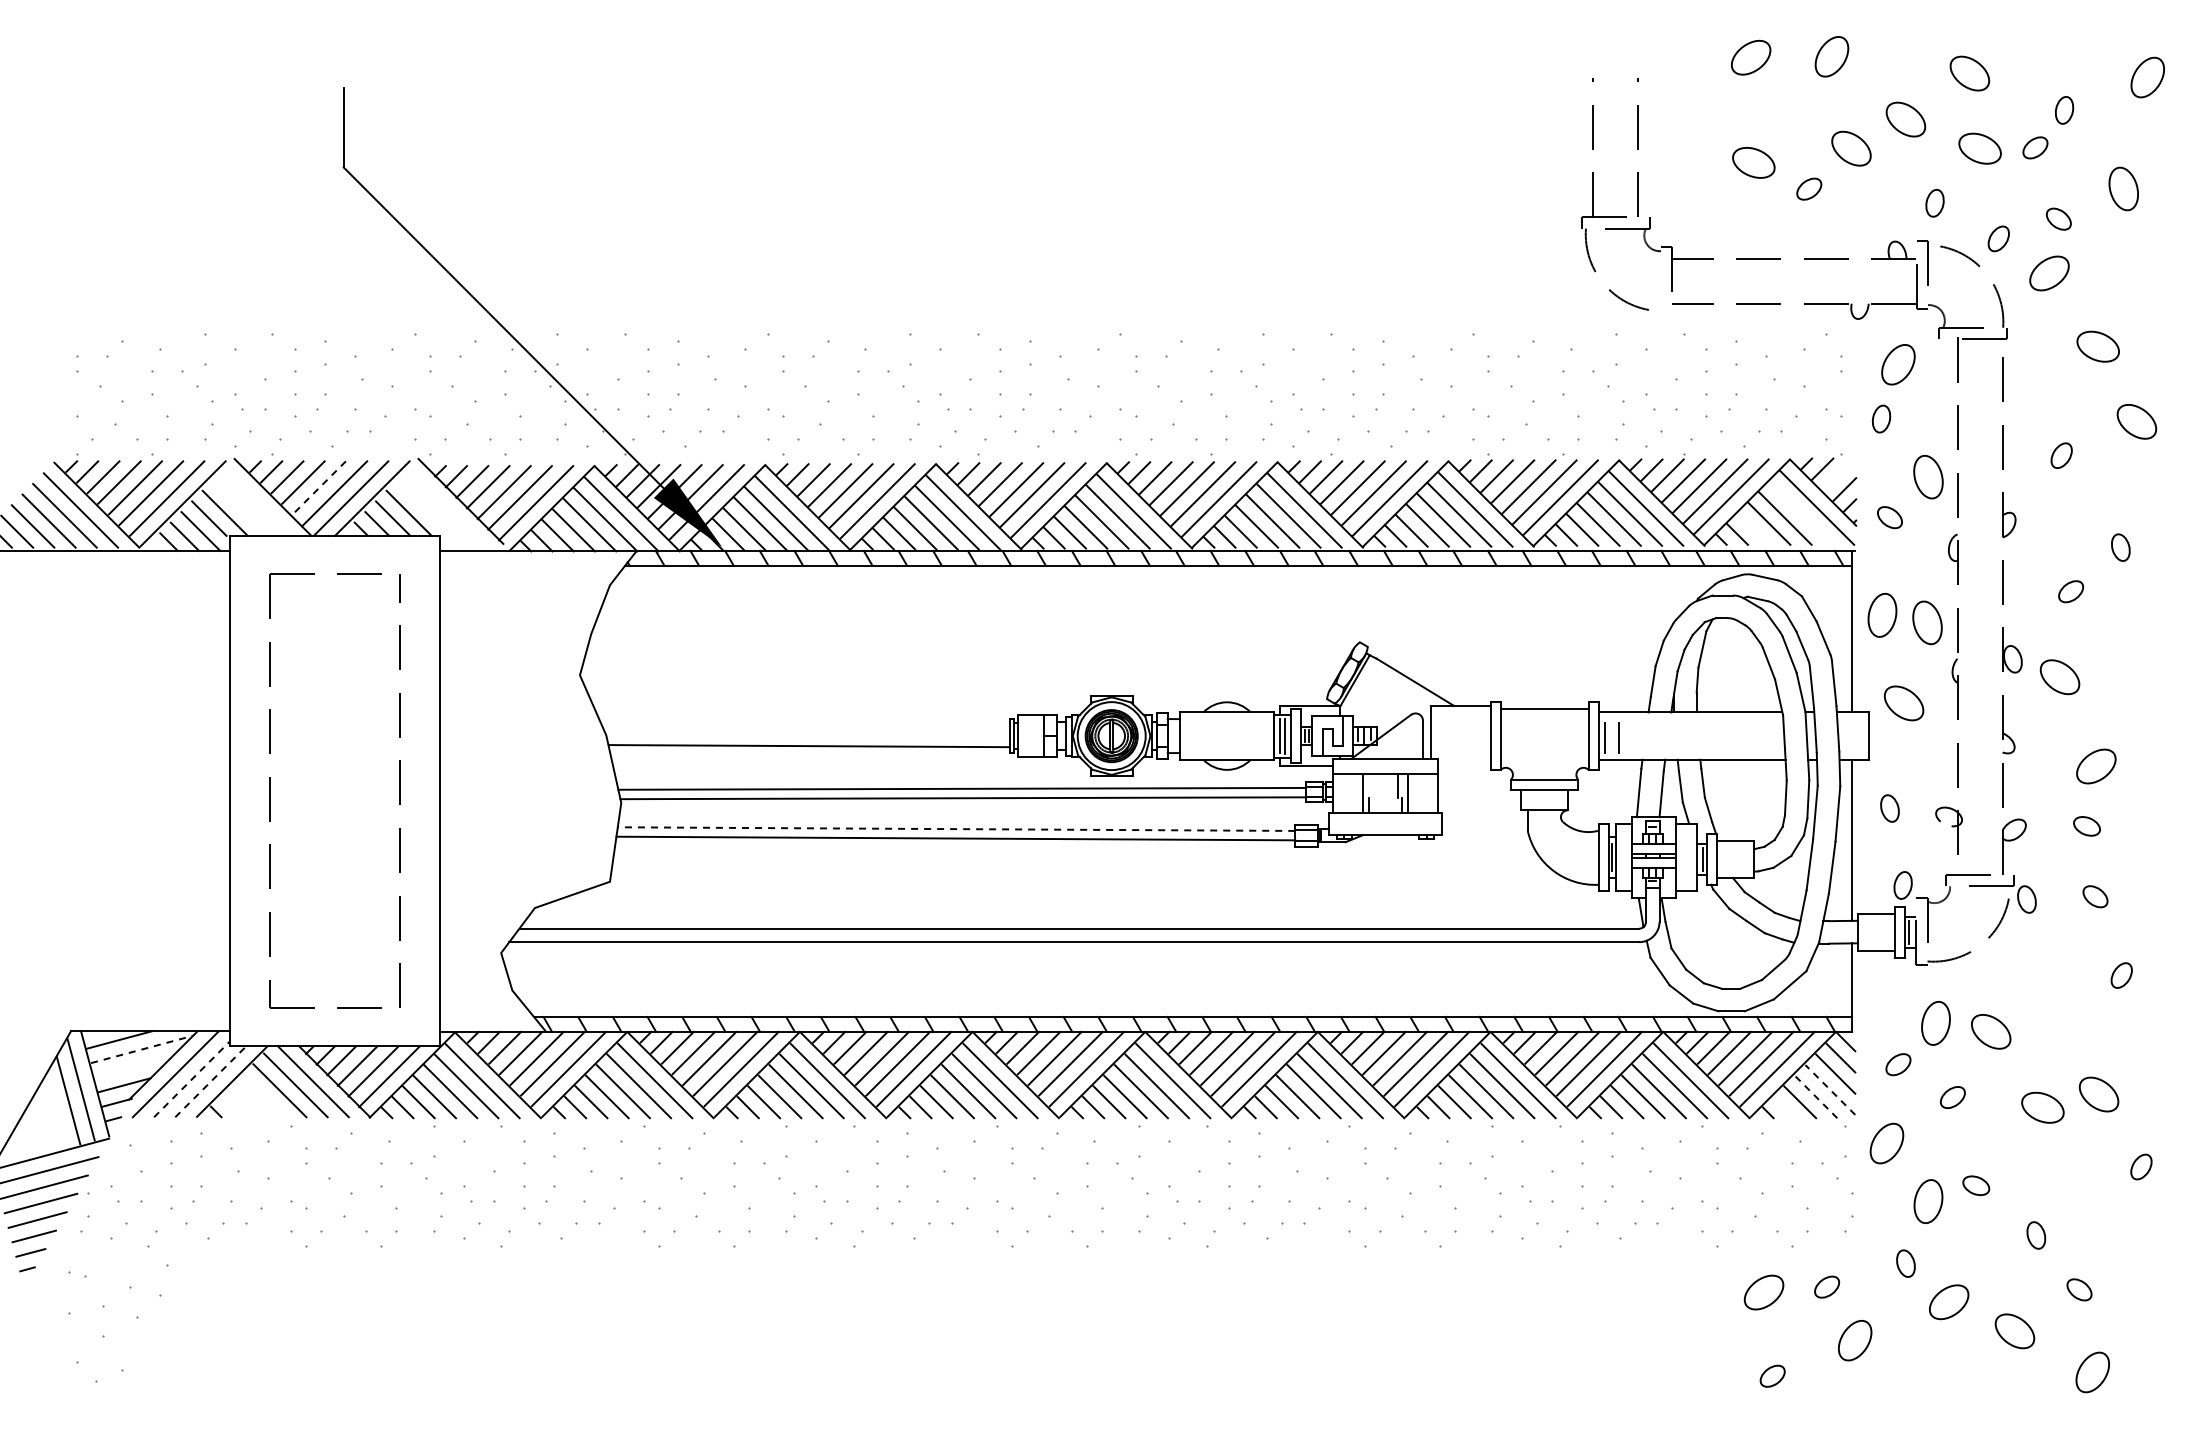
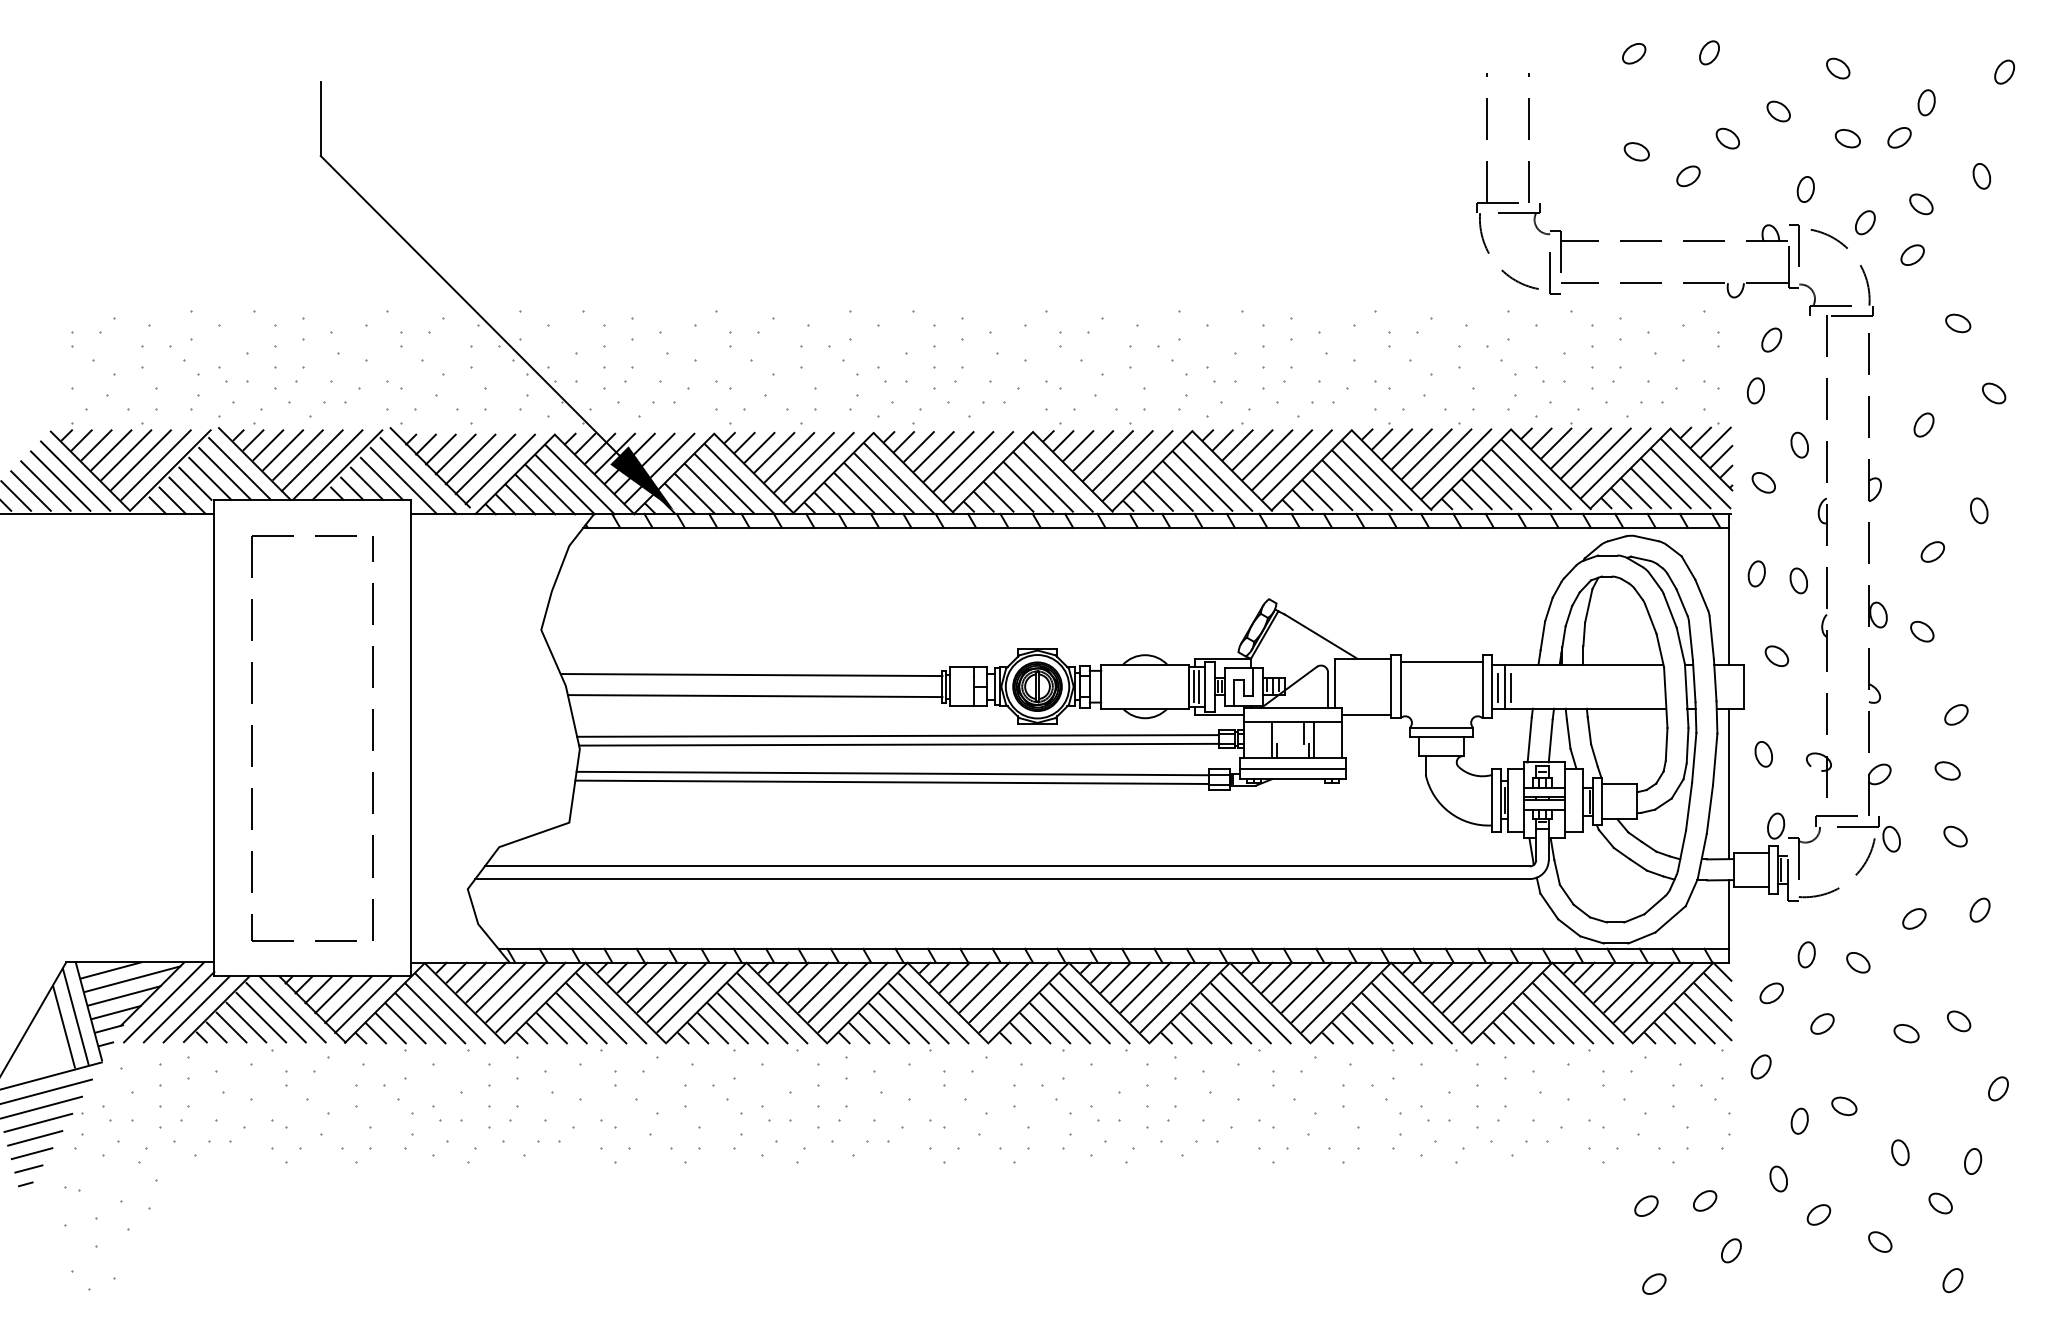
part: (1831, 56) -> (1709, 52), size x0.62
part: (1750, 57) -> (1633, 53), size x0.62
part: (1969, 73) -> (1838, 68), size x0.62
part: (2148, 77) -> (2005, 72), size x0.62
part: (1905, 119) -> (1778, 111), size x0.62
part: (1851, 148) -> (1727, 138), size x0.62
part: (1979, 148) -> (1847, 138), size x0.62
part: (1753, 162) -> (1636, 151), size x0.62
part: (2123, 189) -> (1981, 176), size x0.62
part: (2049, 273) -> (1912, 255), size x0.62
part: (1665, 292) -> (1554, 272), added
part: (2098, 346) -> (1958, 323), size x0.62
part: (1898, 364) -> (1771, 339), size x0.62
part: (2136, 421) -> (1993, 393), size x0.62
line: (1838, 474) -> (1715, 442), added
part: (1928, 477) -> (1799, 445), size x0.62
line: (319, 487) -> (298, 454), dashed -> solid
line: (256, 502) -> (239, 468), added
line: (241, 507) -> (225, 473), added
line: (448, 509) -> (418, 475), added
line: (1800, 512) -> (1680, 478), added
line: (432, 515) -> (403, 480), added
line: (1753, 528) -> (1636, 492), added
part: (1882, 614) -> (1756, 573), size x0.62
part: (1927, 622) -> (1798, 580), size x0.62
part: (2059, 676) -> (1922, 631), size x0.62
part: (1903, 703) -> (1776, 656), size x0.62
line: (805, 723) -> (751, 674), added
line: (1612, 735) -> (1504, 686), added
part: (2096, 765) -> (1956, 714), size x0.62
line: (1464, 766) -> (1366, 715), added
line: (1385, 823) -> (1293, 768), added
line: (956, 829) -> (892, 773), dashed -> solid
part: (2051, 984) -> (1914, 918), added
part: (1935, 1023) -> (1806, 954), size x0.62
part: (1991, 1031) -> (1858, 962), size x0.62
line: (142, 1049) -> (133, 979), dashed -> solid
line: (132, 1067) -> (123, 995), added
line: (192, 1079) -> (179, 1007), dashed -> solid
line: (210, 1082) -> (196, 1009), dashed -> solid
line: (1830, 1089) -> (1708, 1016), dashed -> solid
part: (2099, 1094) -> (1959, 1021), size x0.62
line: (263, 1095) -> (245, 1022), added
line: (1815, 1096) -> (1694, 1023), dashed -> solid
line: (248, 1101) -> (231, 1027), added
line: (231, 1106) -> (216, 1032), added
line: (1783, 1107) -> (1664, 1033), added
part: (2042, 1107) -> (1906, 1033), size x0.62
part: (1887, 1143) -> (1761, 1066), size x0.62
part: (1928, 1201) -> (1799, 1121), size x0.62
part: (2113, 1244) -> (1972, 1161), added
part: (1764, 1292) -> (1646, 1205), size x0.62
part: (1948, 1301) -> (1818, 1214), size x0.62
part: (2014, 1330) -> (1880, 1241), size x0.62
part: (1855, 1340) -> (1731, 1250), size x0.62
part: (2092, 1372) -> (1952, 1280), size x0.62

